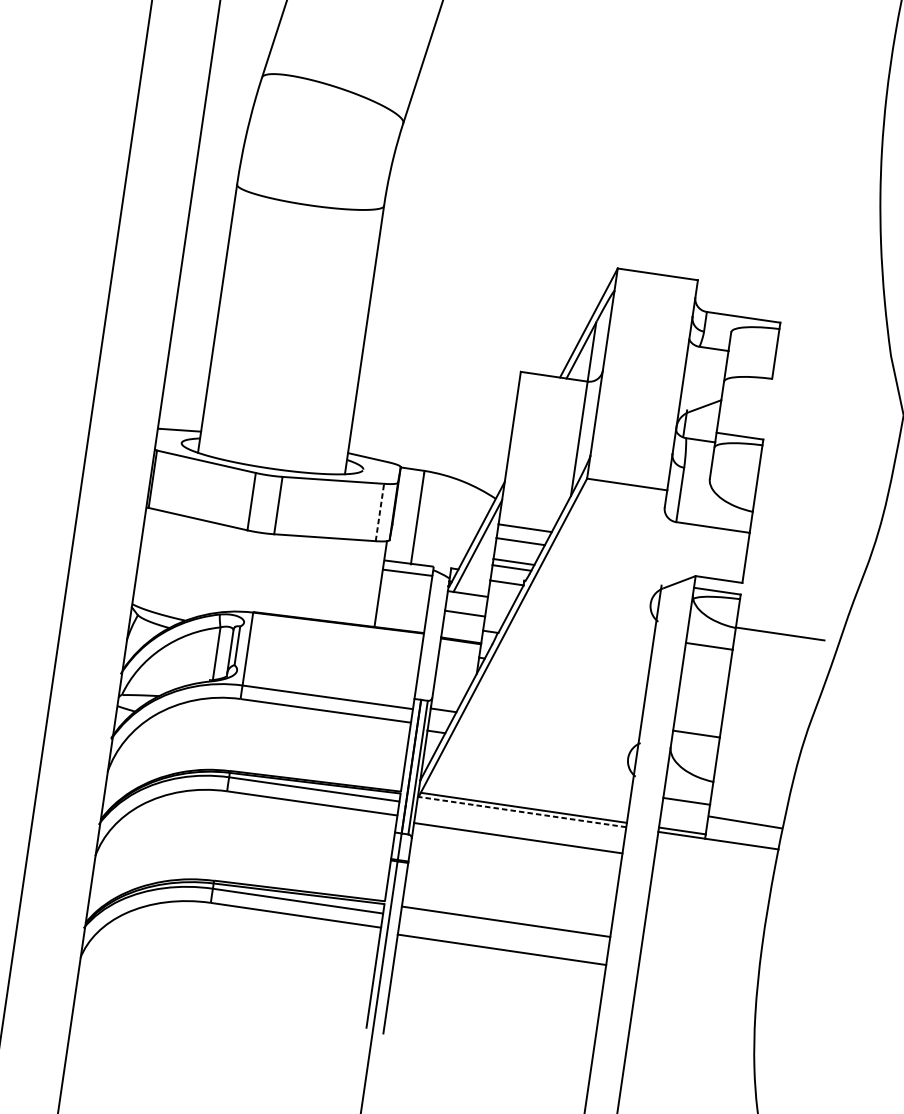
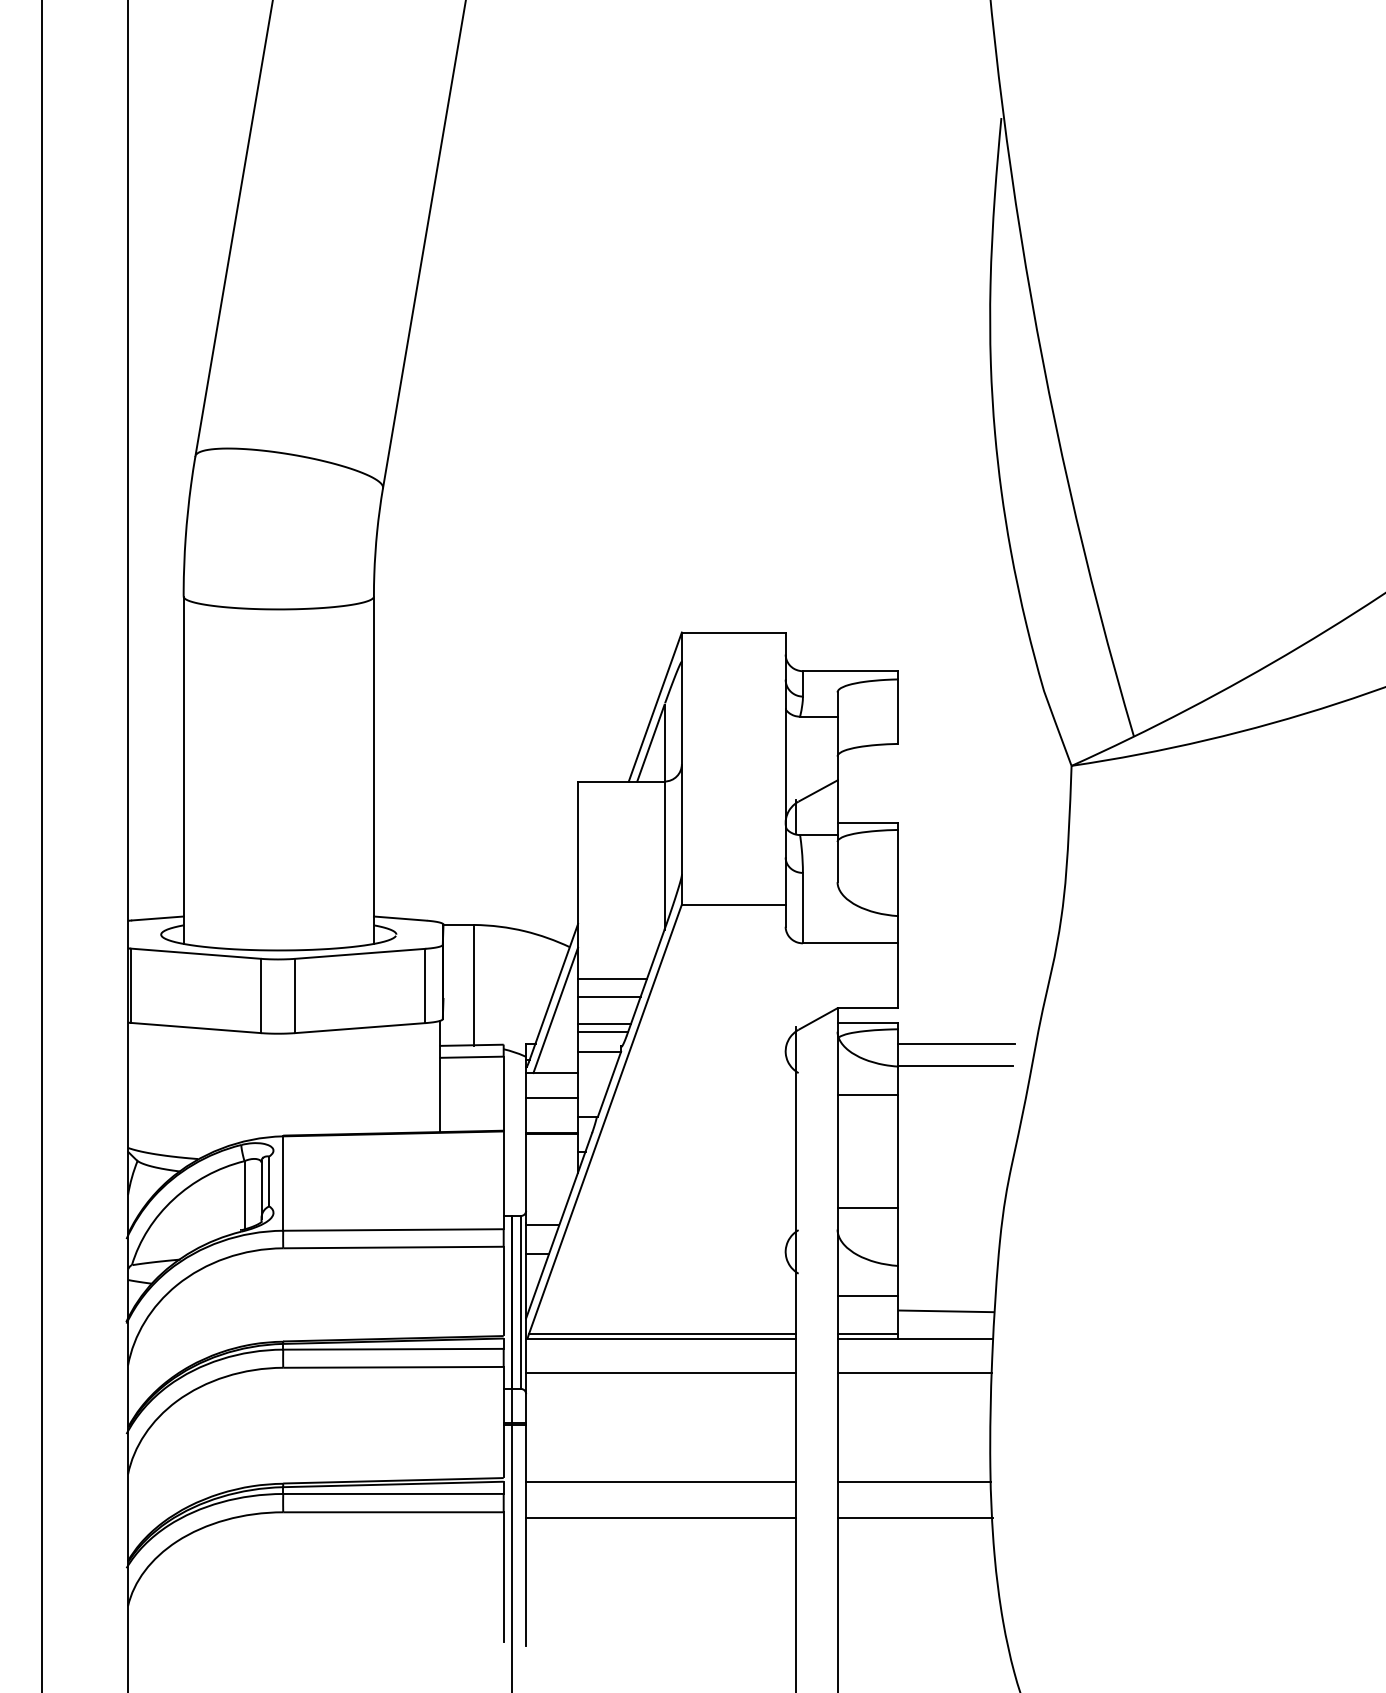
line: (380, 512) -> (425, 985), dashed -> solid
line: (783, 616) -> (956, 1043), added
line: (522, 812) -> (661, 1339), dashed -> solid
line: (713, 866) -> (914, 1373), added
line: (701, 950) -> (914, 1481), added
line: (697, 978) -> (914, 1517), added

